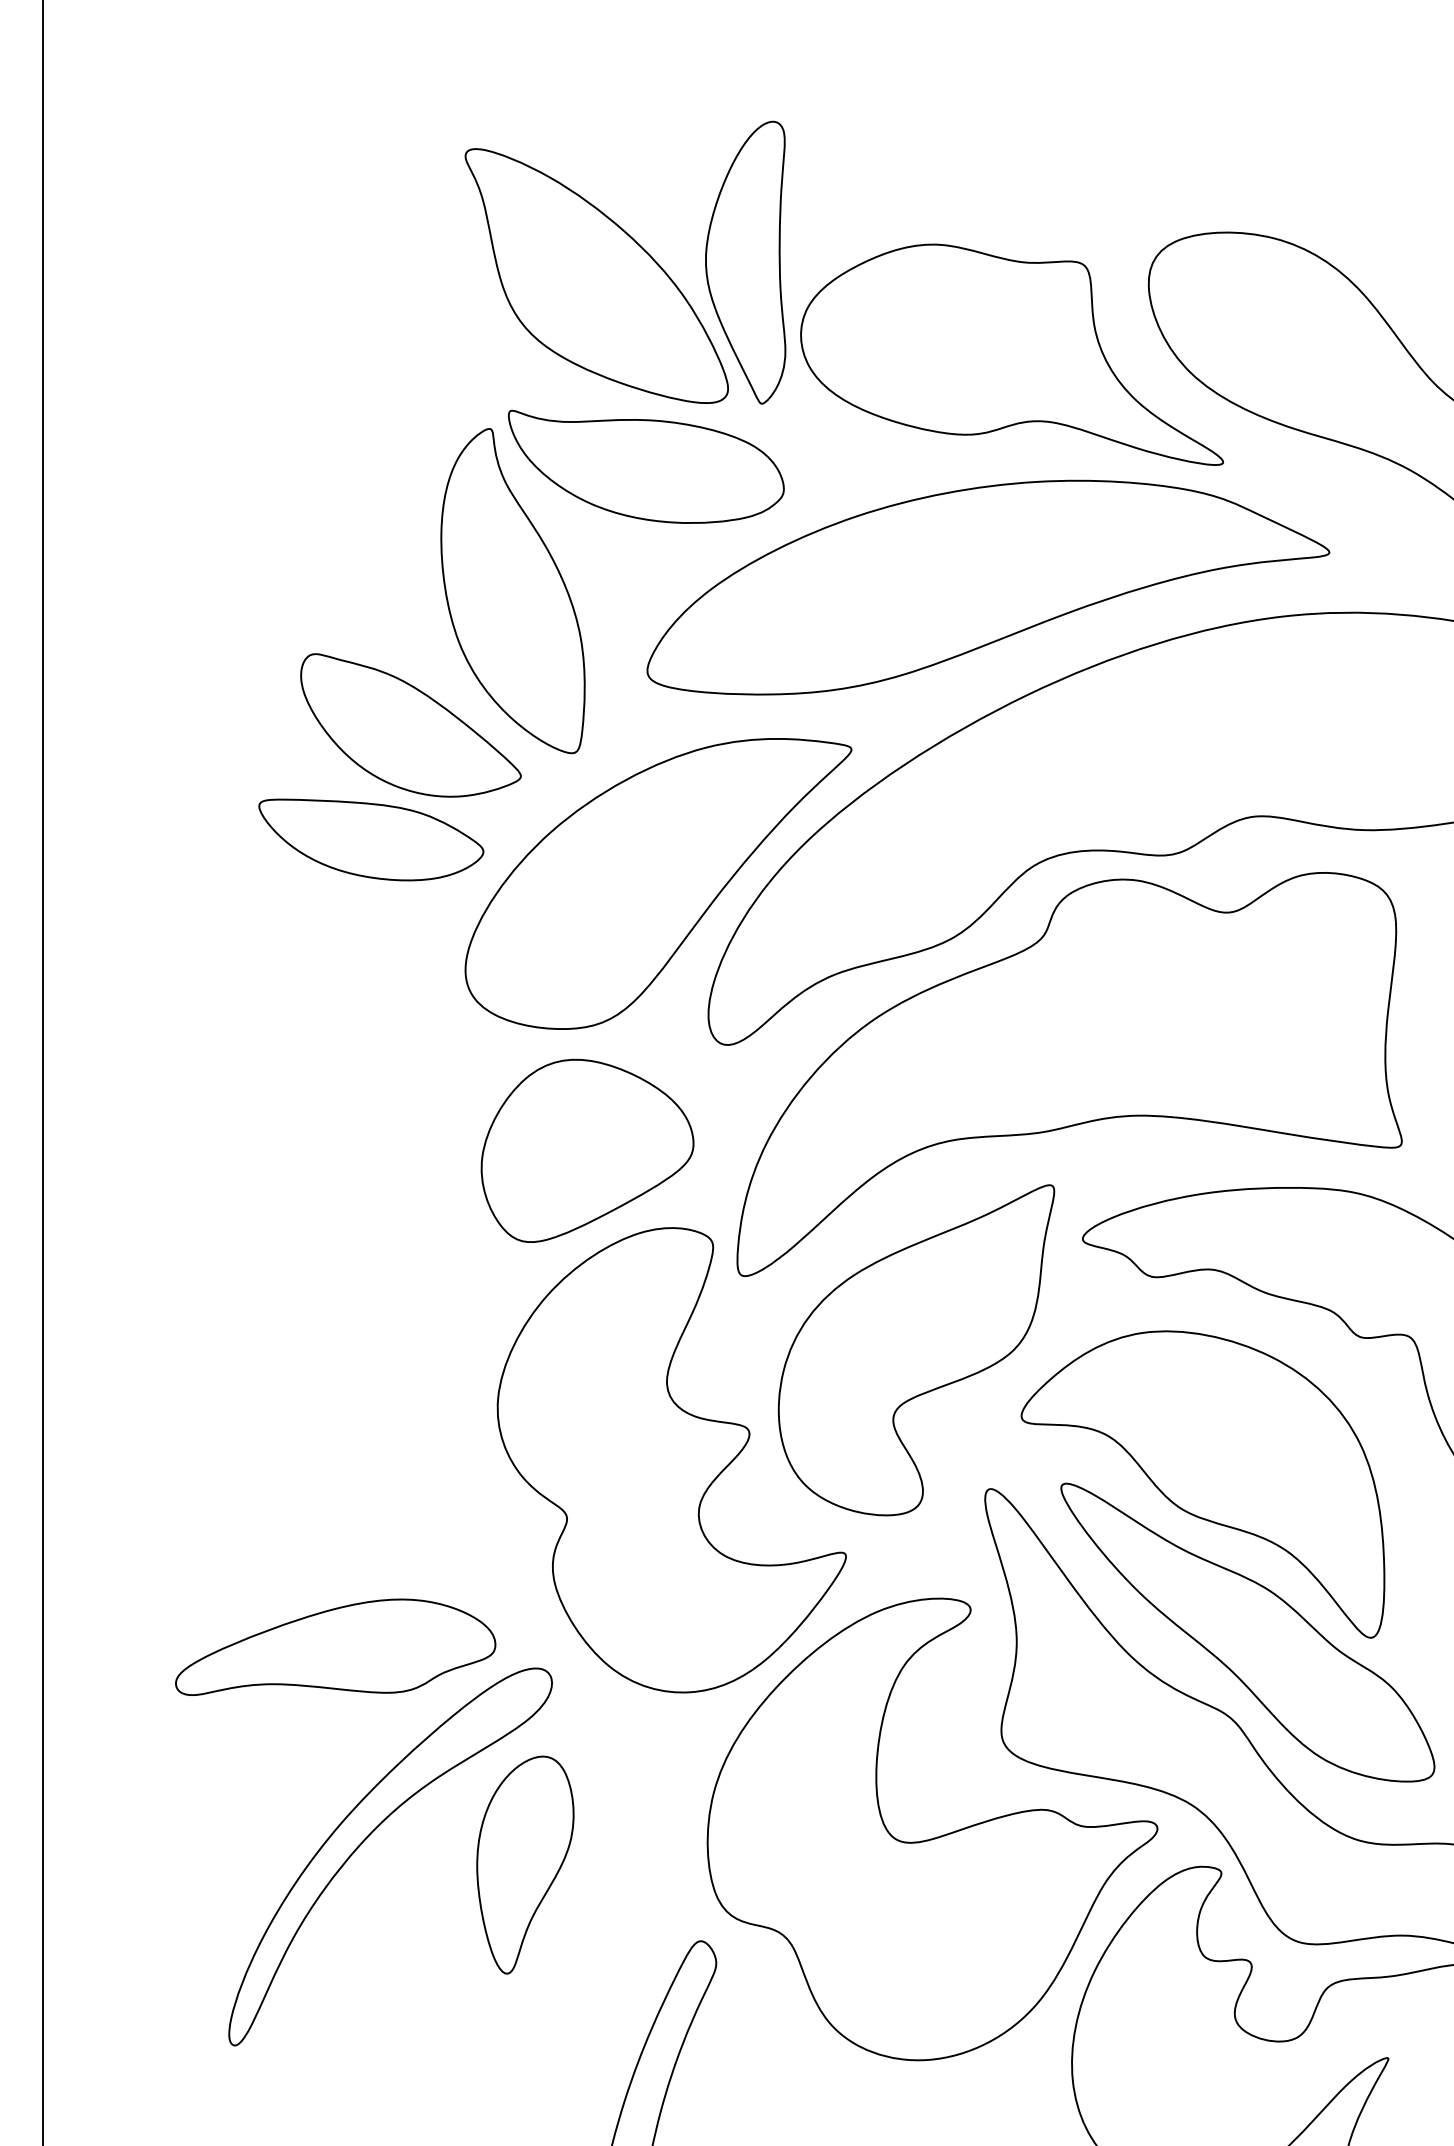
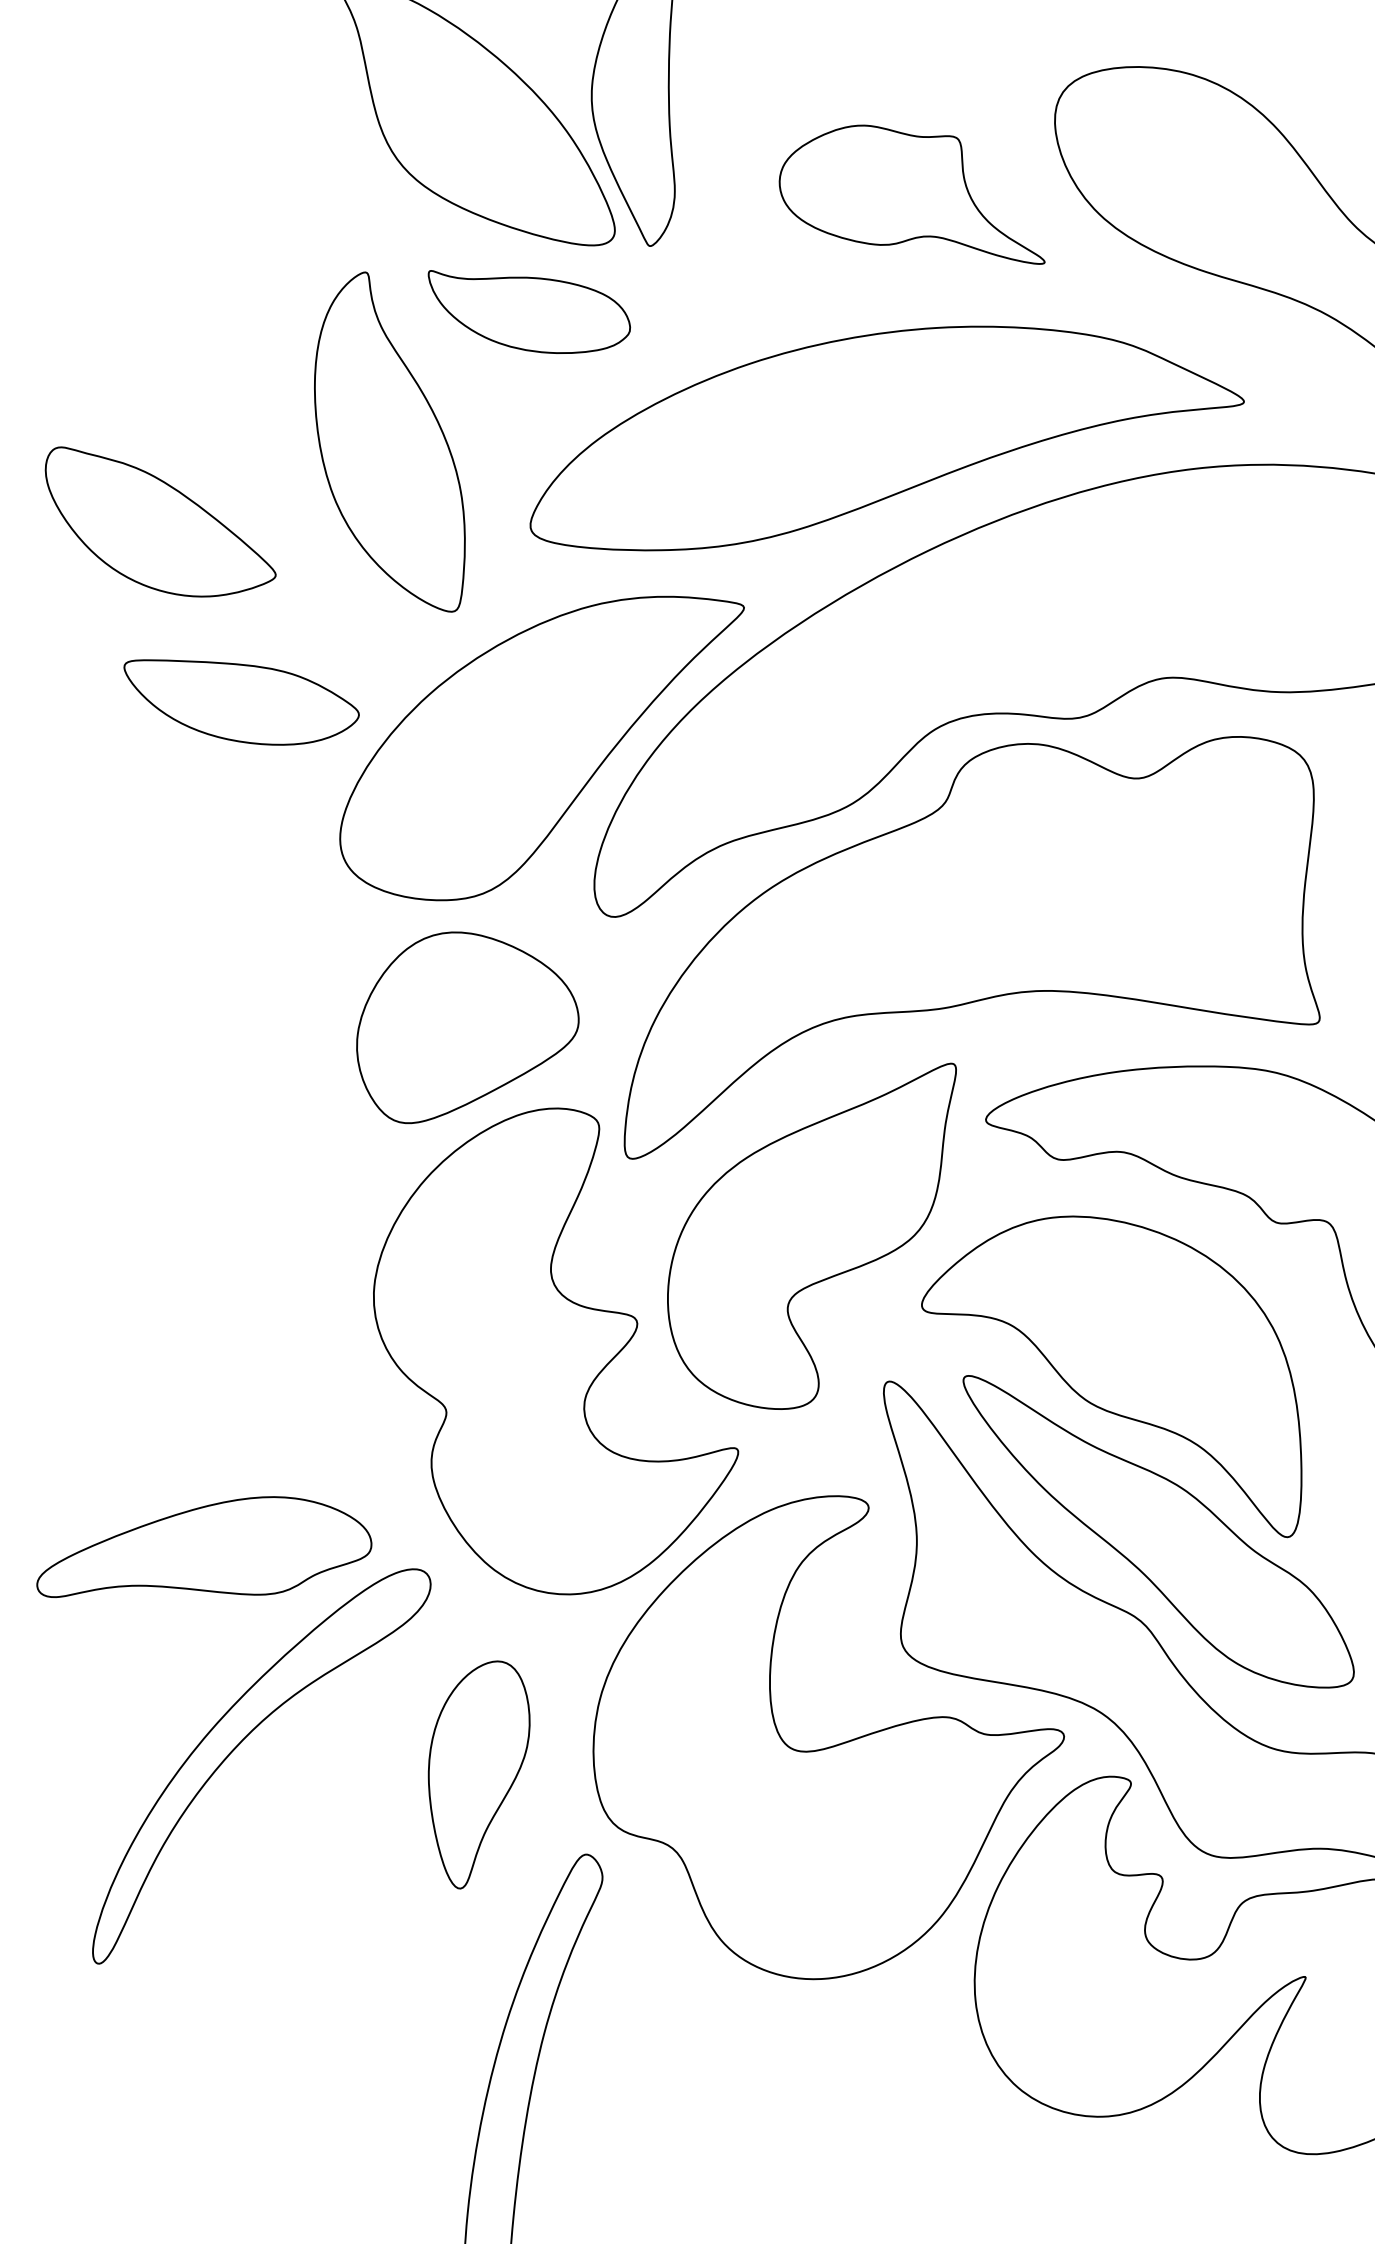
part: (1012, 354) -> (912, 194), size x0.6
part: (646, 466) -> (529, 311), size x0.7
part: (410, 725) -> (160, 522), moved
part: (525, 1864) -> (479, 1774), moved

